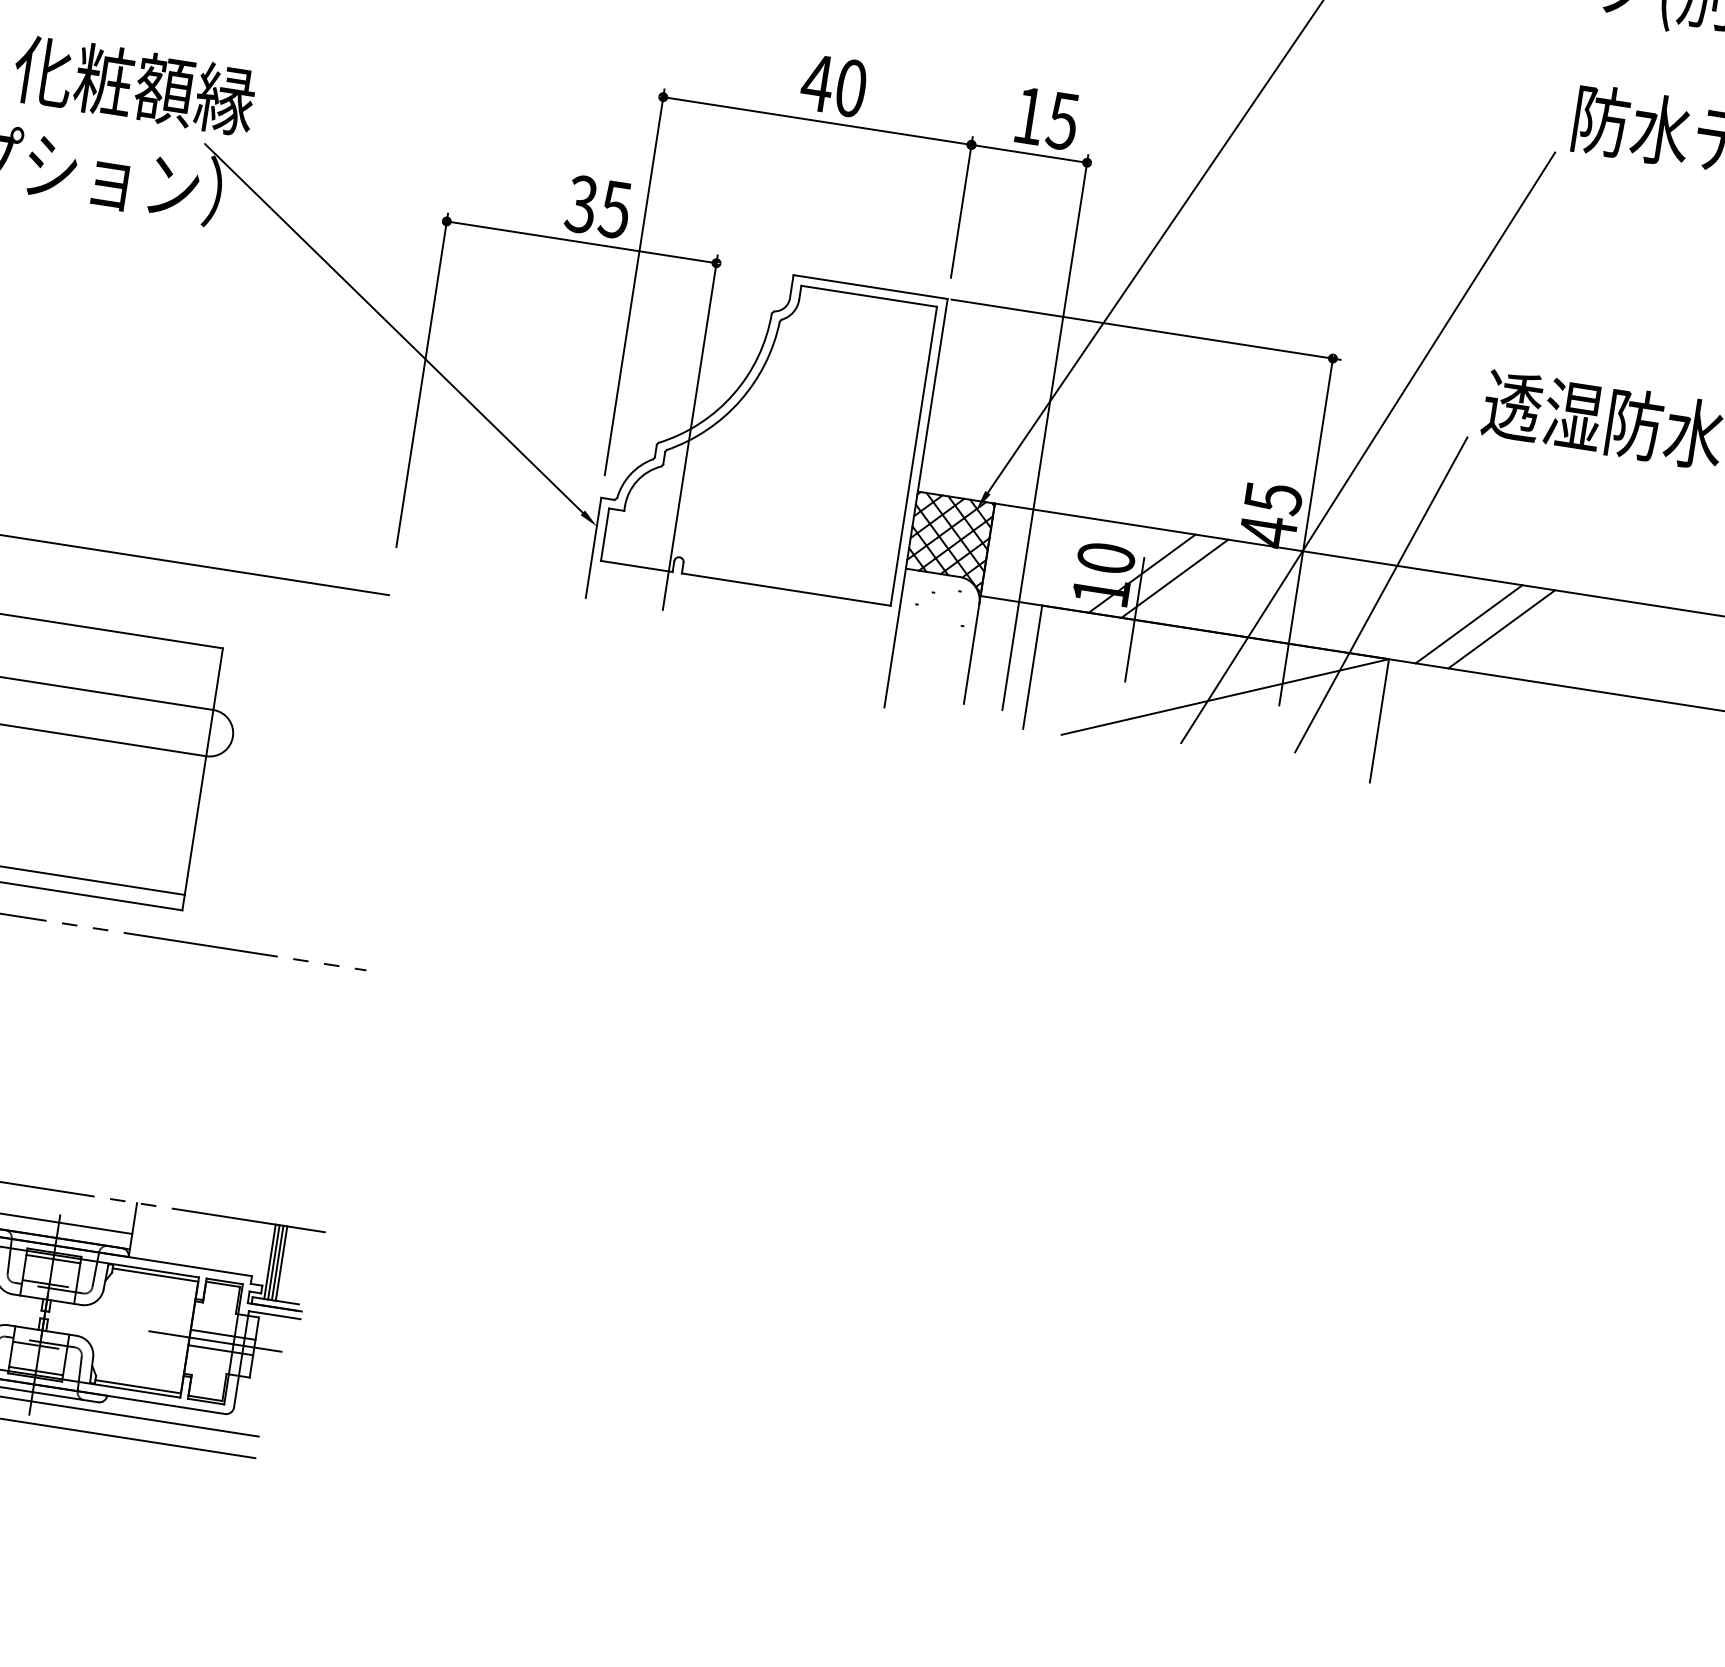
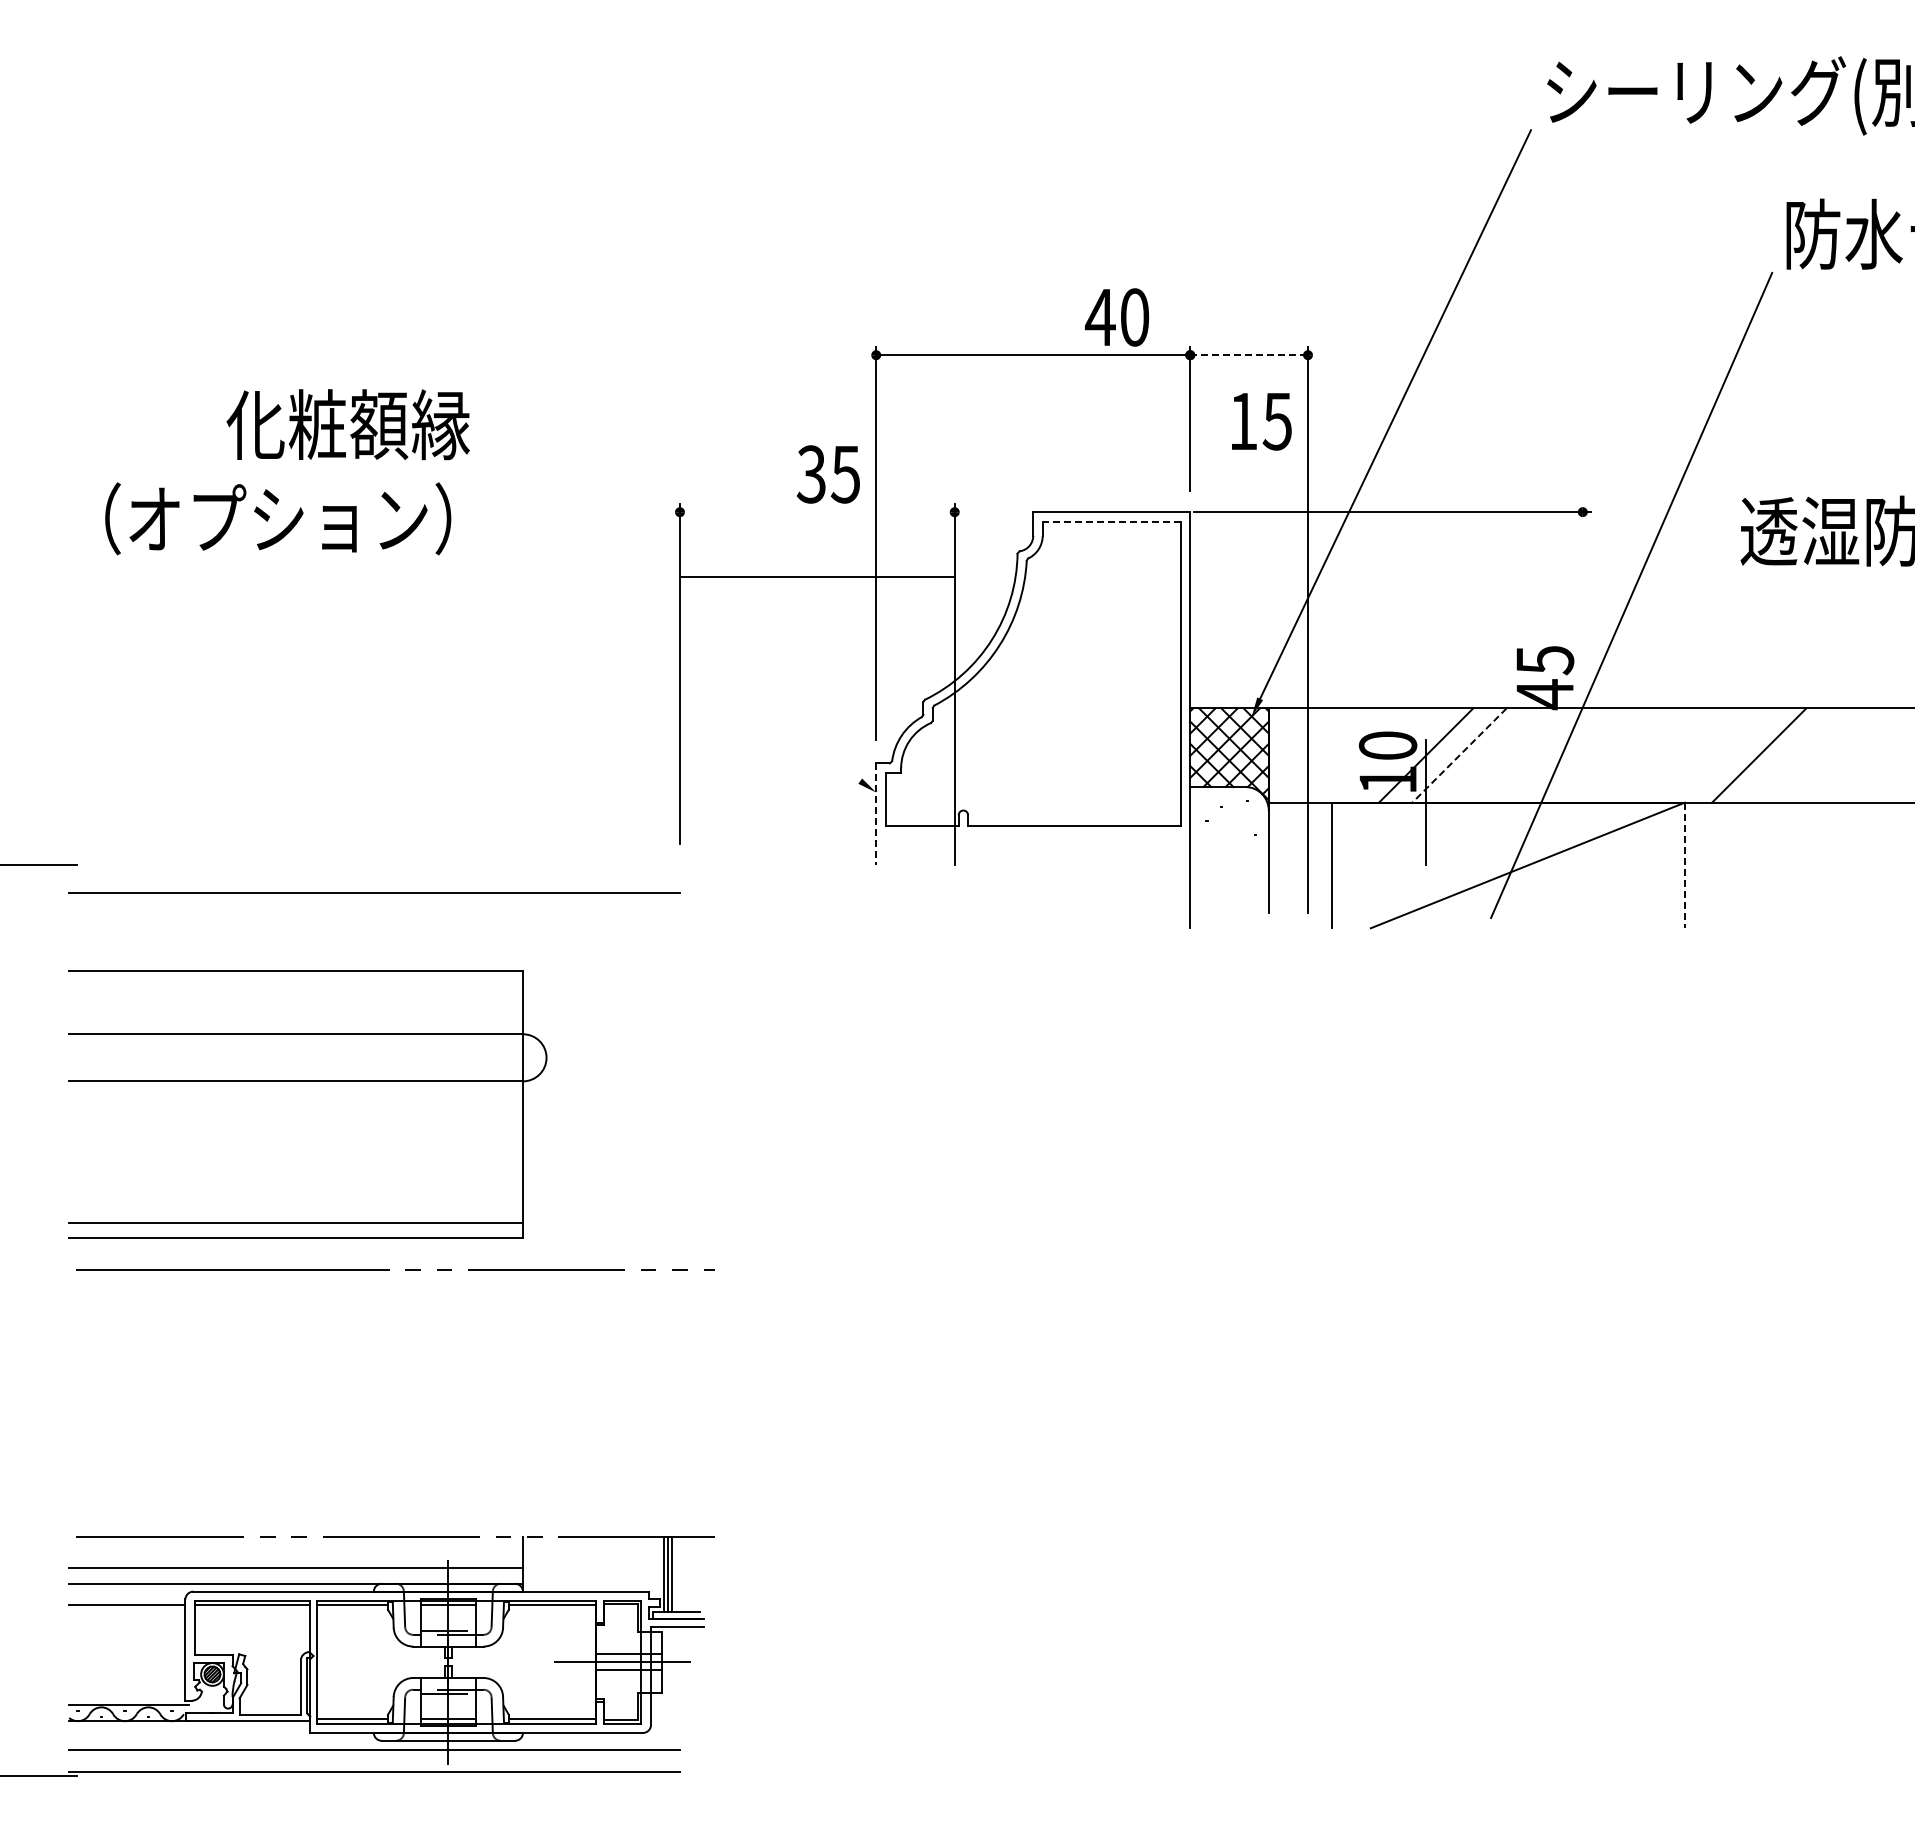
text: (834, 85) -> (1117, 317), moved
text: (1047, 118) -> (1261, 421), moved
line: (1029, 154) -> (1249, 355), solid -> dashed
line: (581, 242) -> (817, 577), moved
line: (868, 296) -> (1111, 521), solid -> dashed
line: (393, 328) -> (643, 626), removed
line: (1305, 531) -> (1582, 688), removed
line: (593, 548) -> (876, 814), solid -> dashed
line: (1174, 578) -> (1459, 755), solid -> dashed
line: (1380, 594) -> (1666, 739), removed
line: (1501, 629) -> (1792, 755), removed
line: (1379, 720) -> (1684, 865), solid -> dashed
line: (281, 1263) -> (676, 1574), removed

